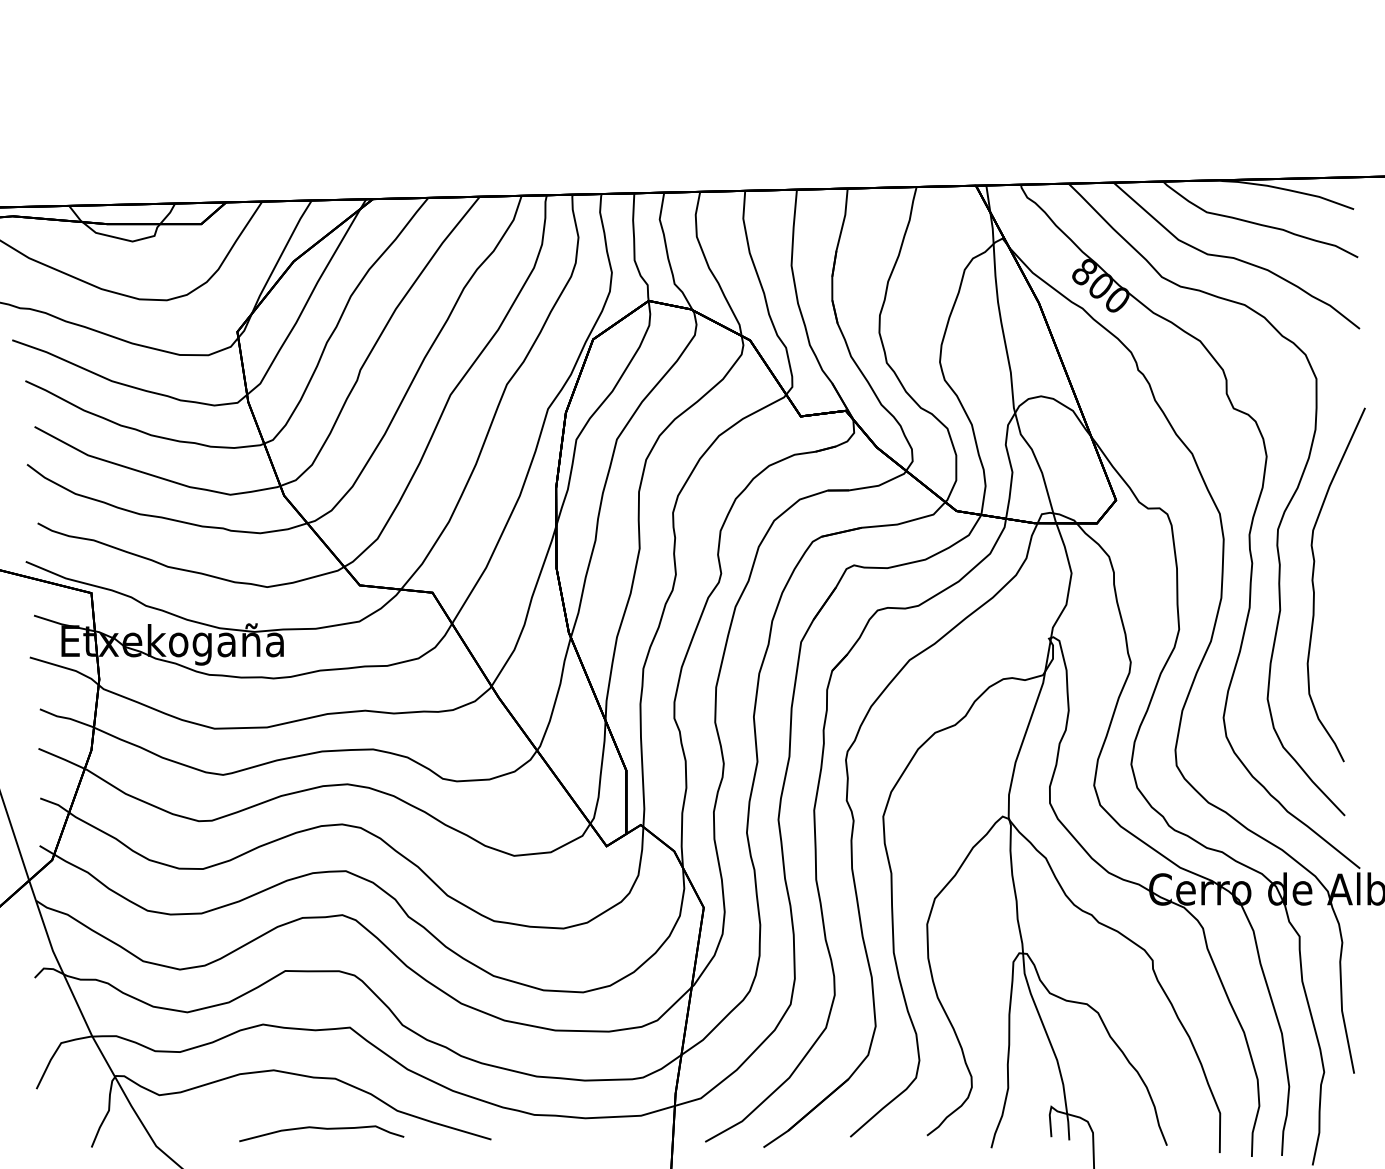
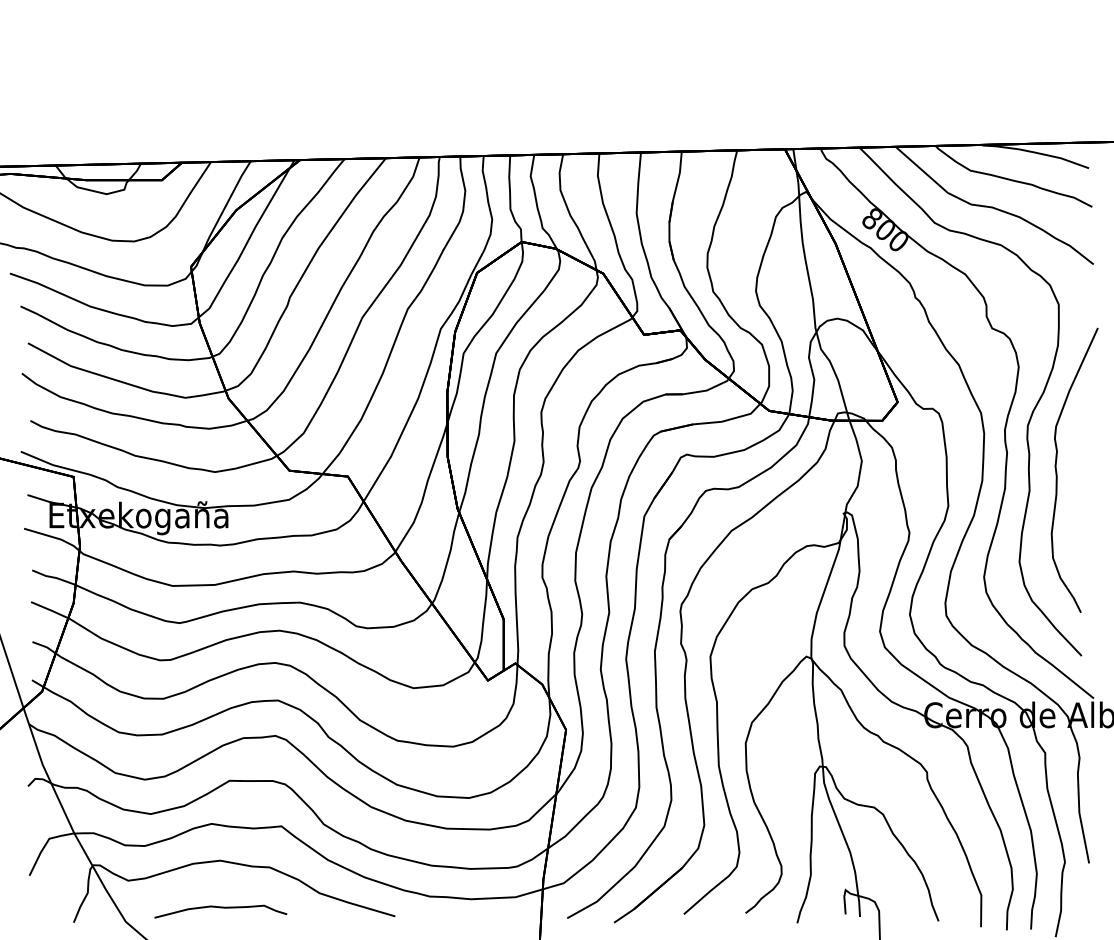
curve: (321, 1129) -> (220, 908), moved

